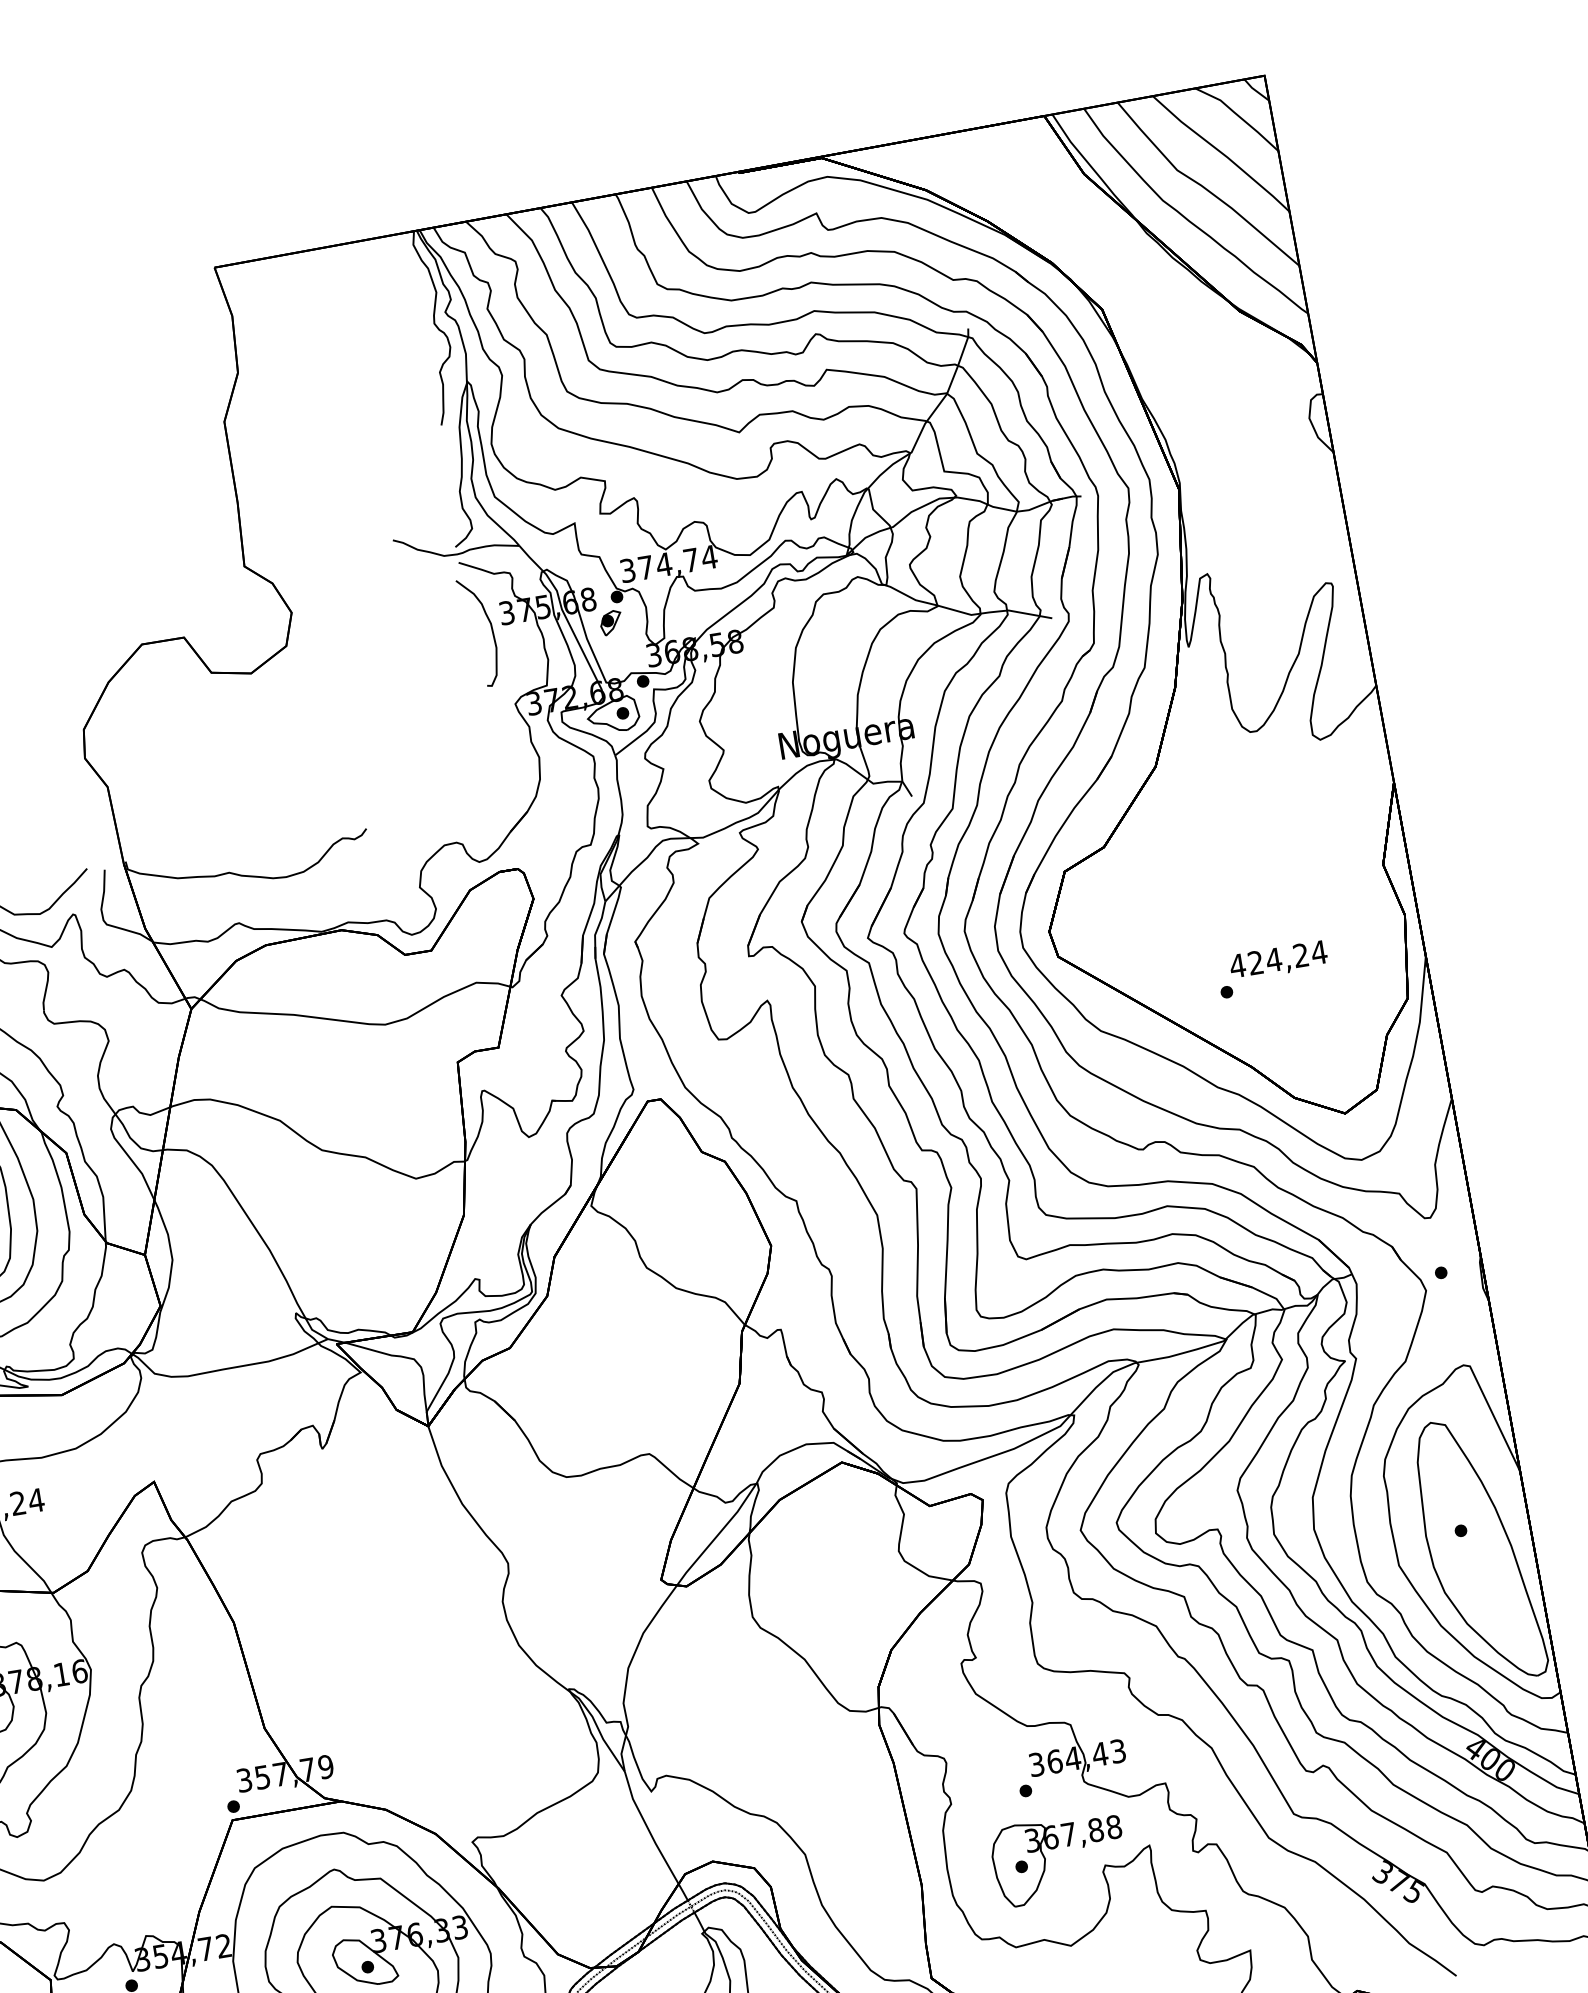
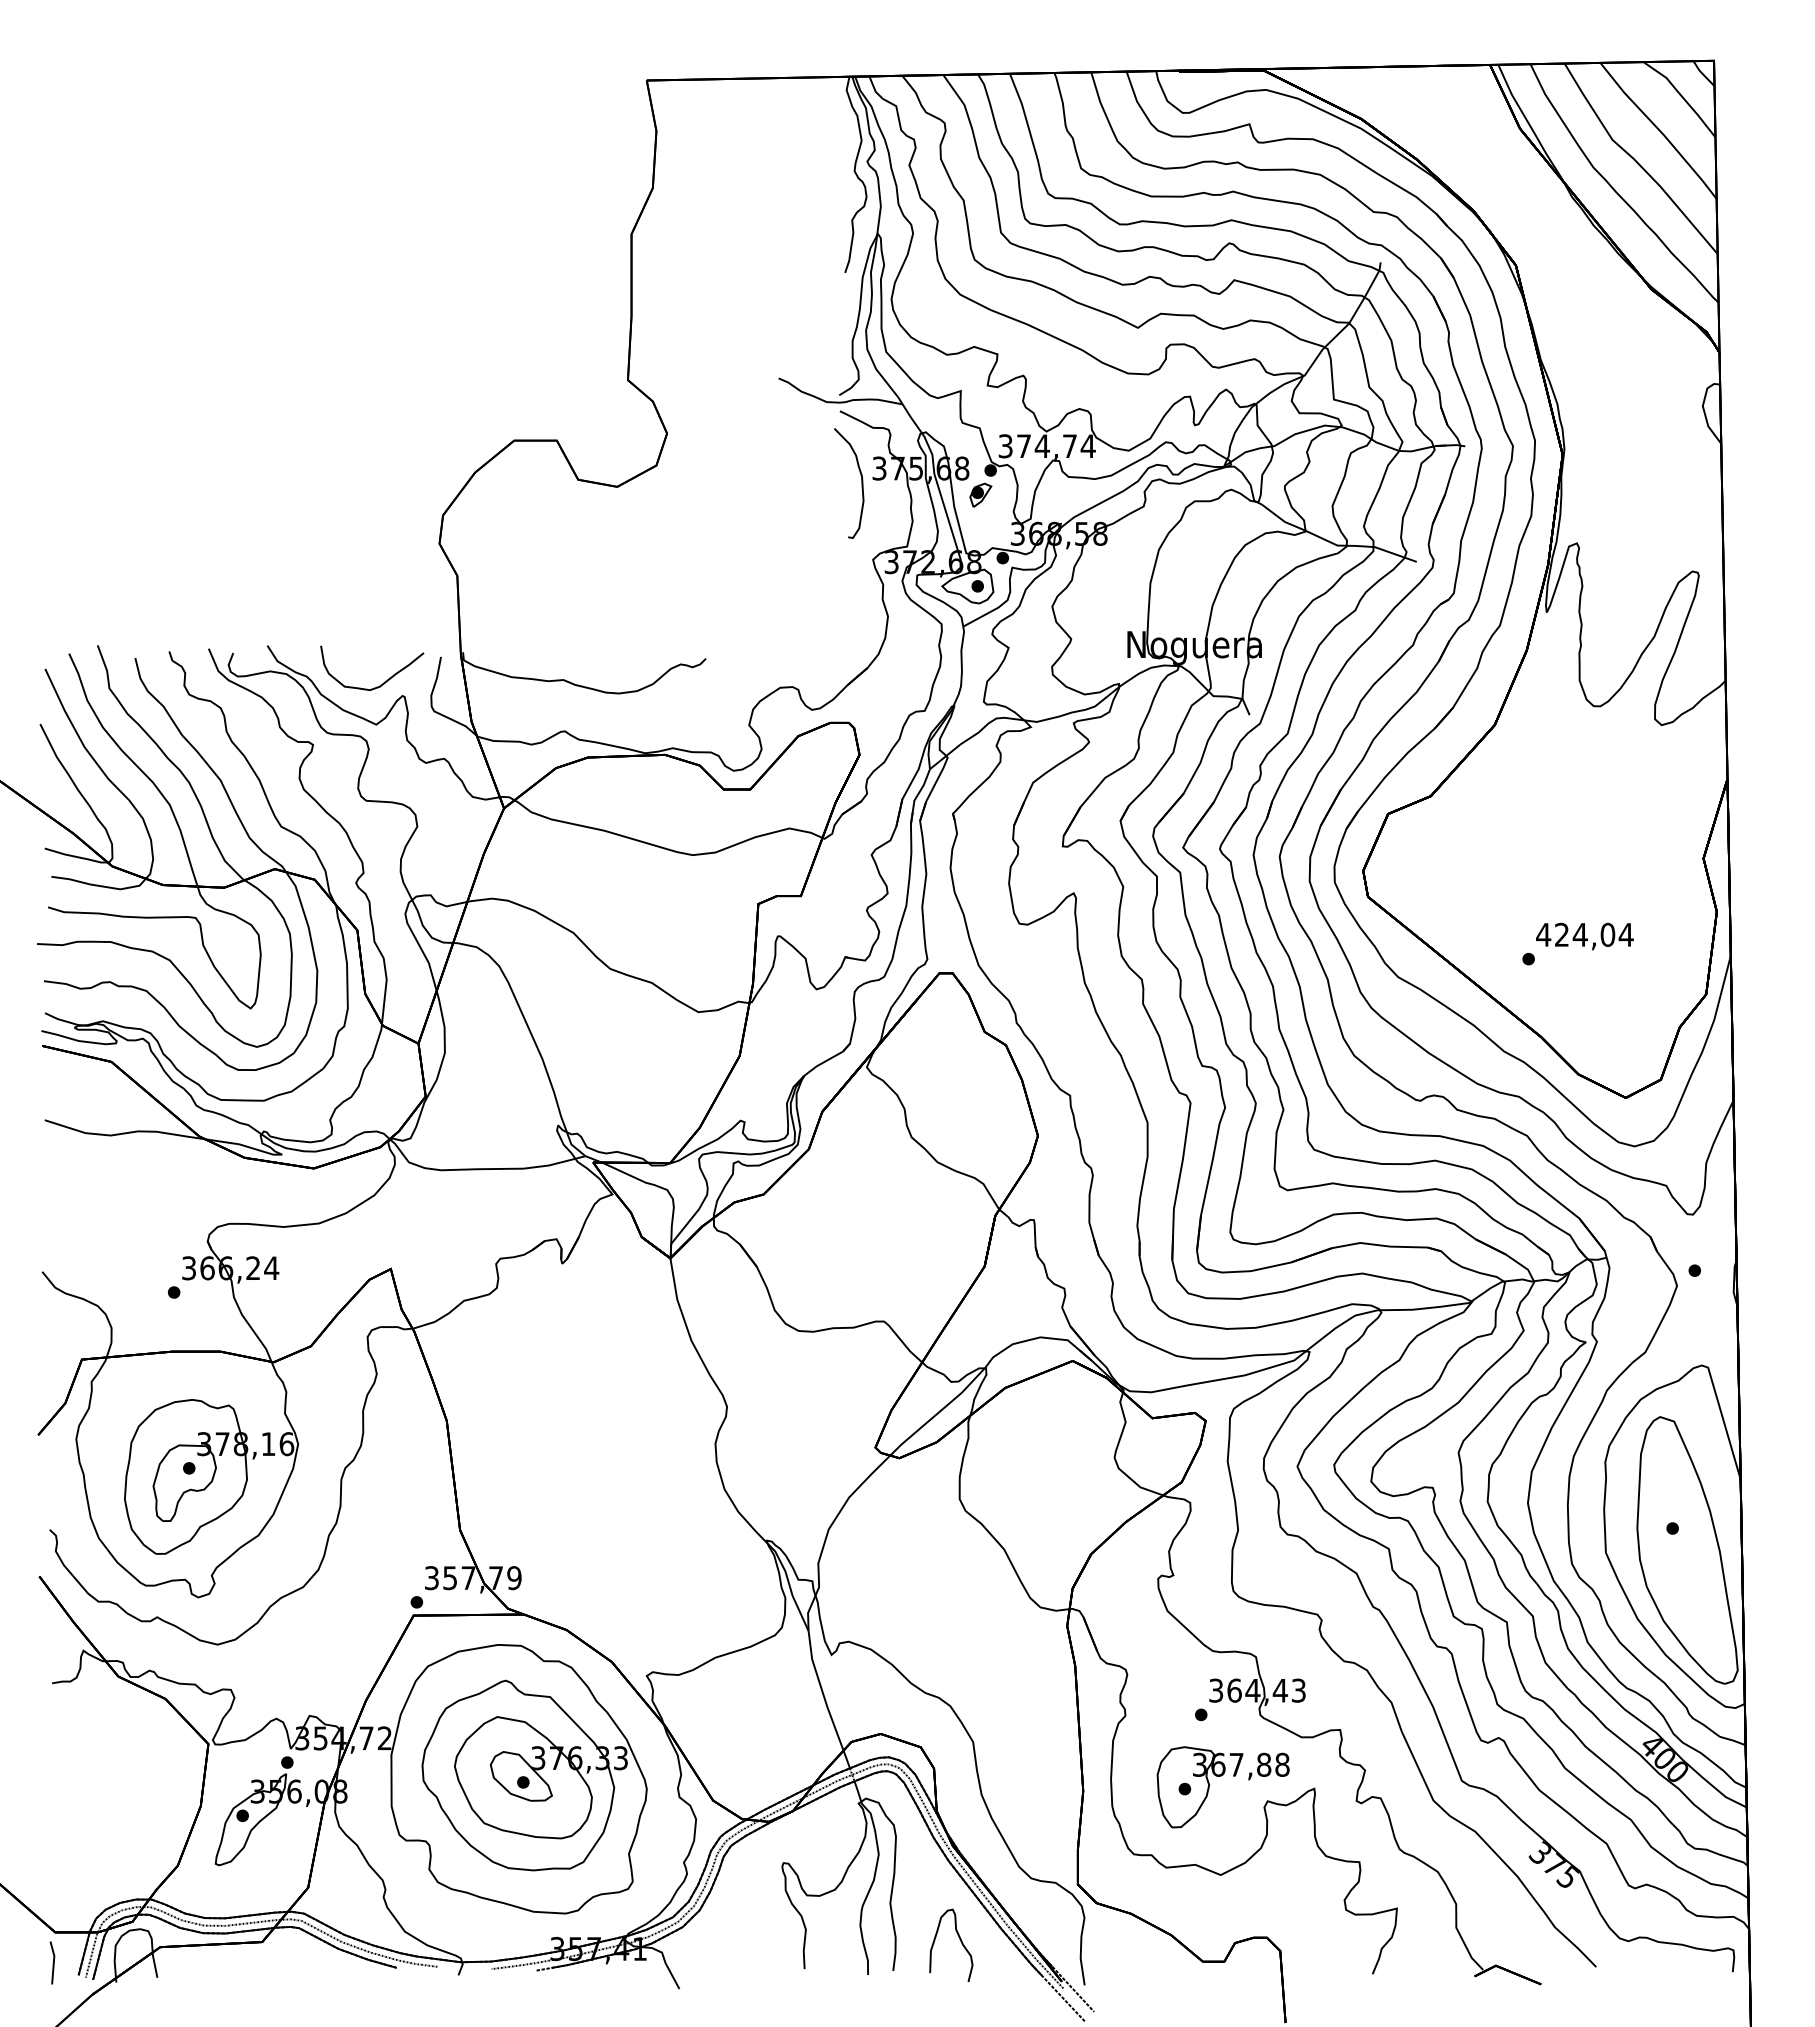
text: (1300, 955) -> (1607, 934), 424,24 -> 424,04

